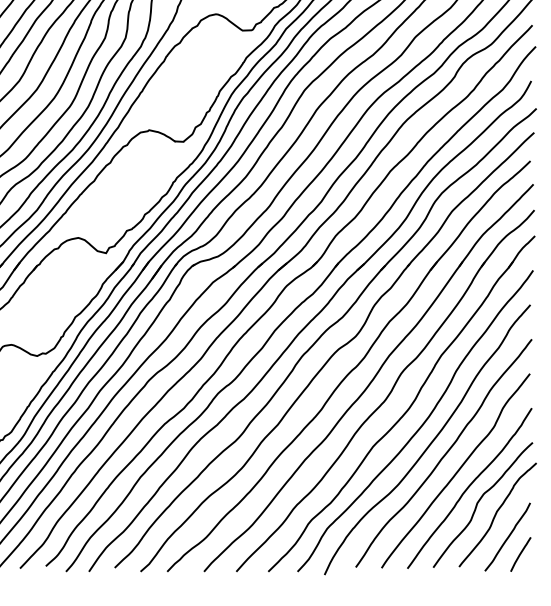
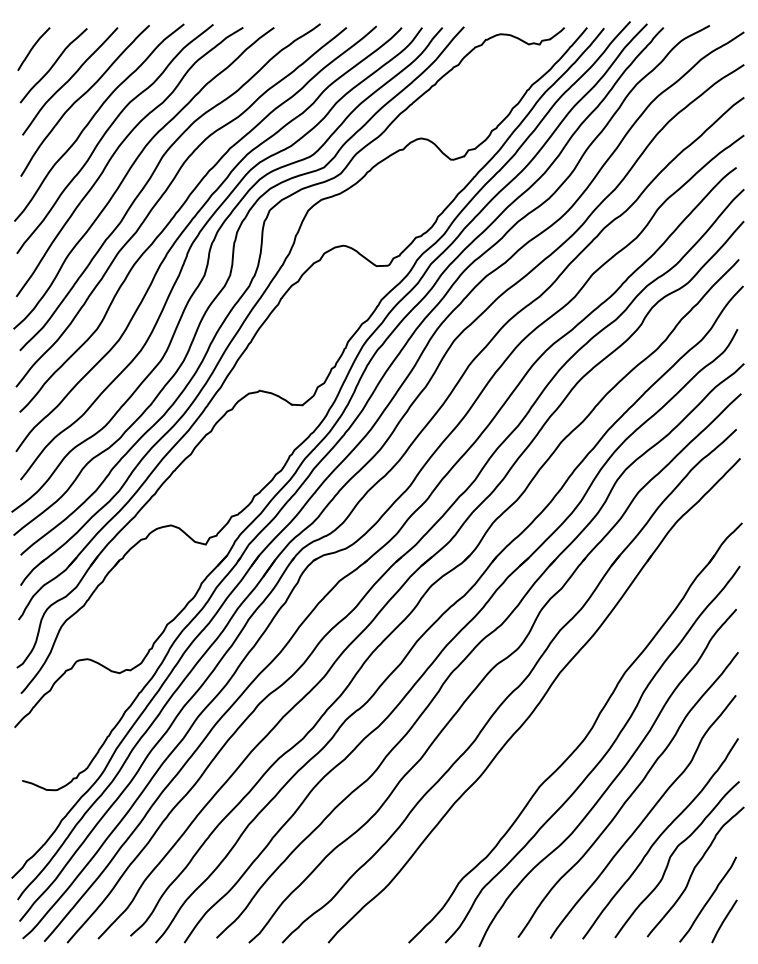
part: (385, 390) -> (555, 716), removed

